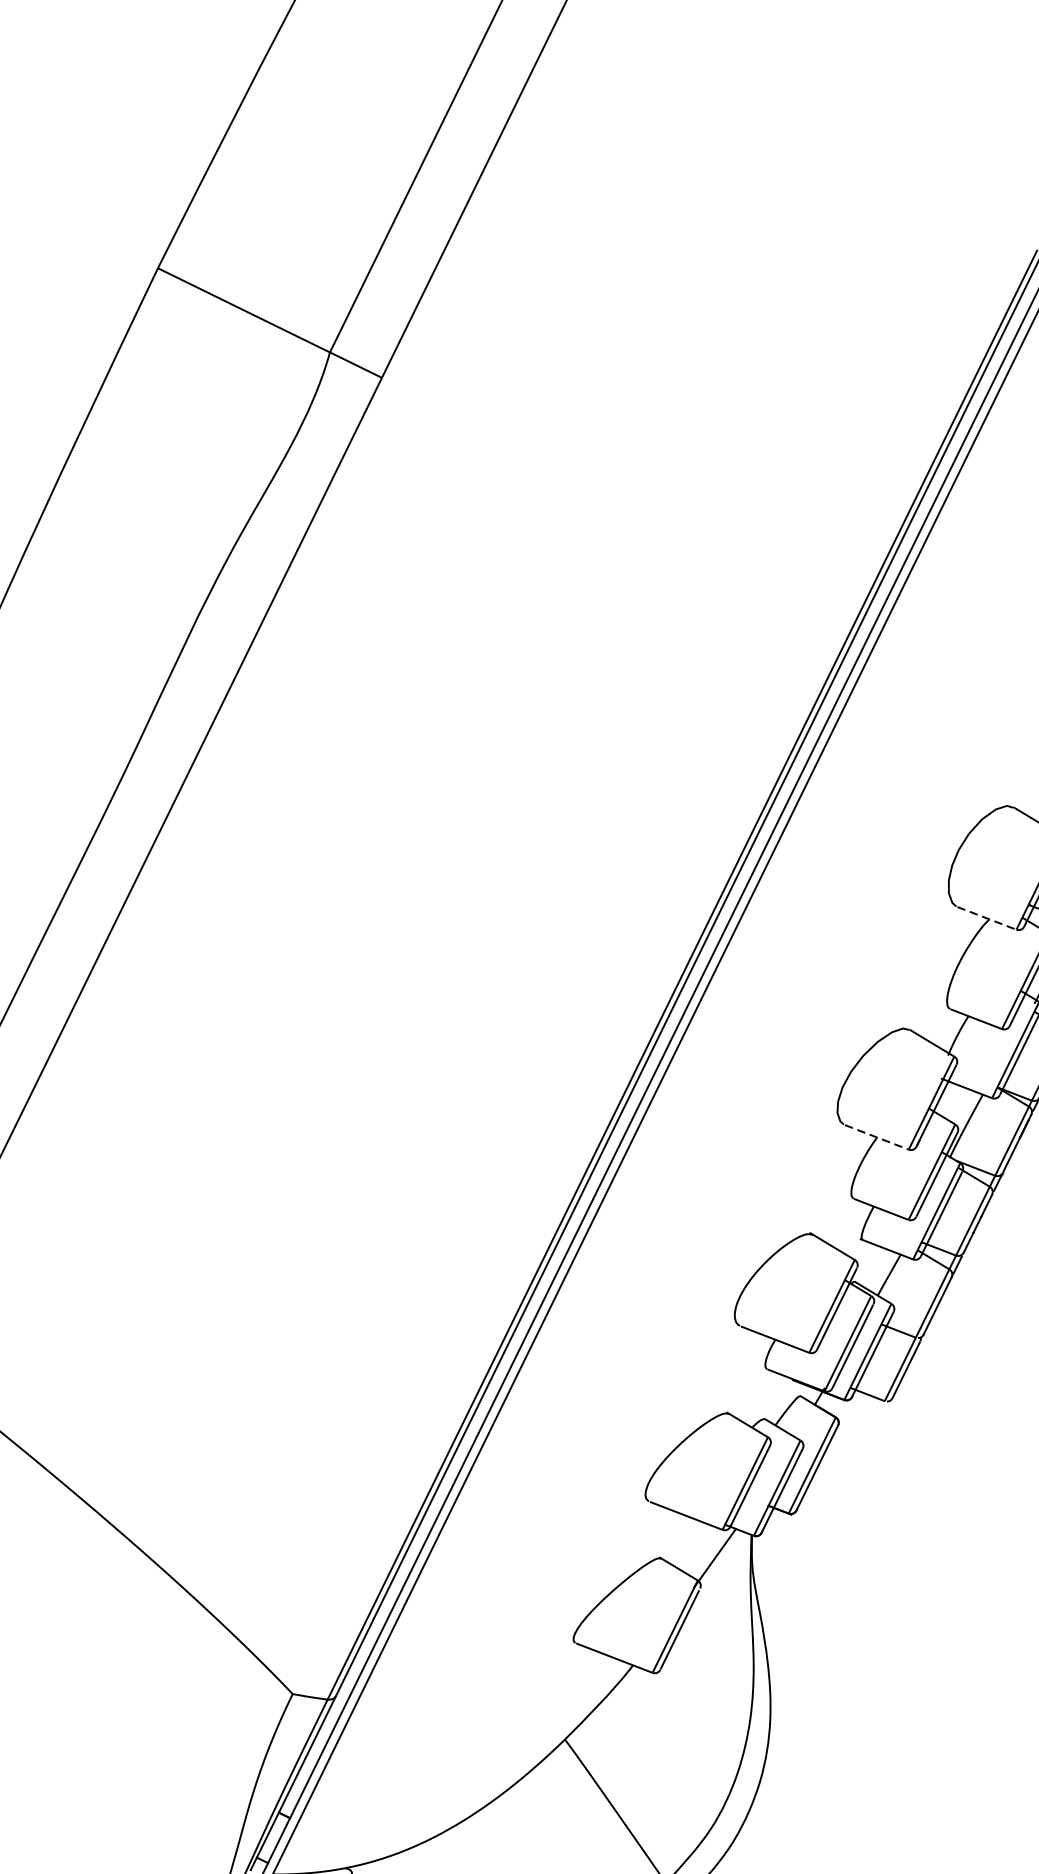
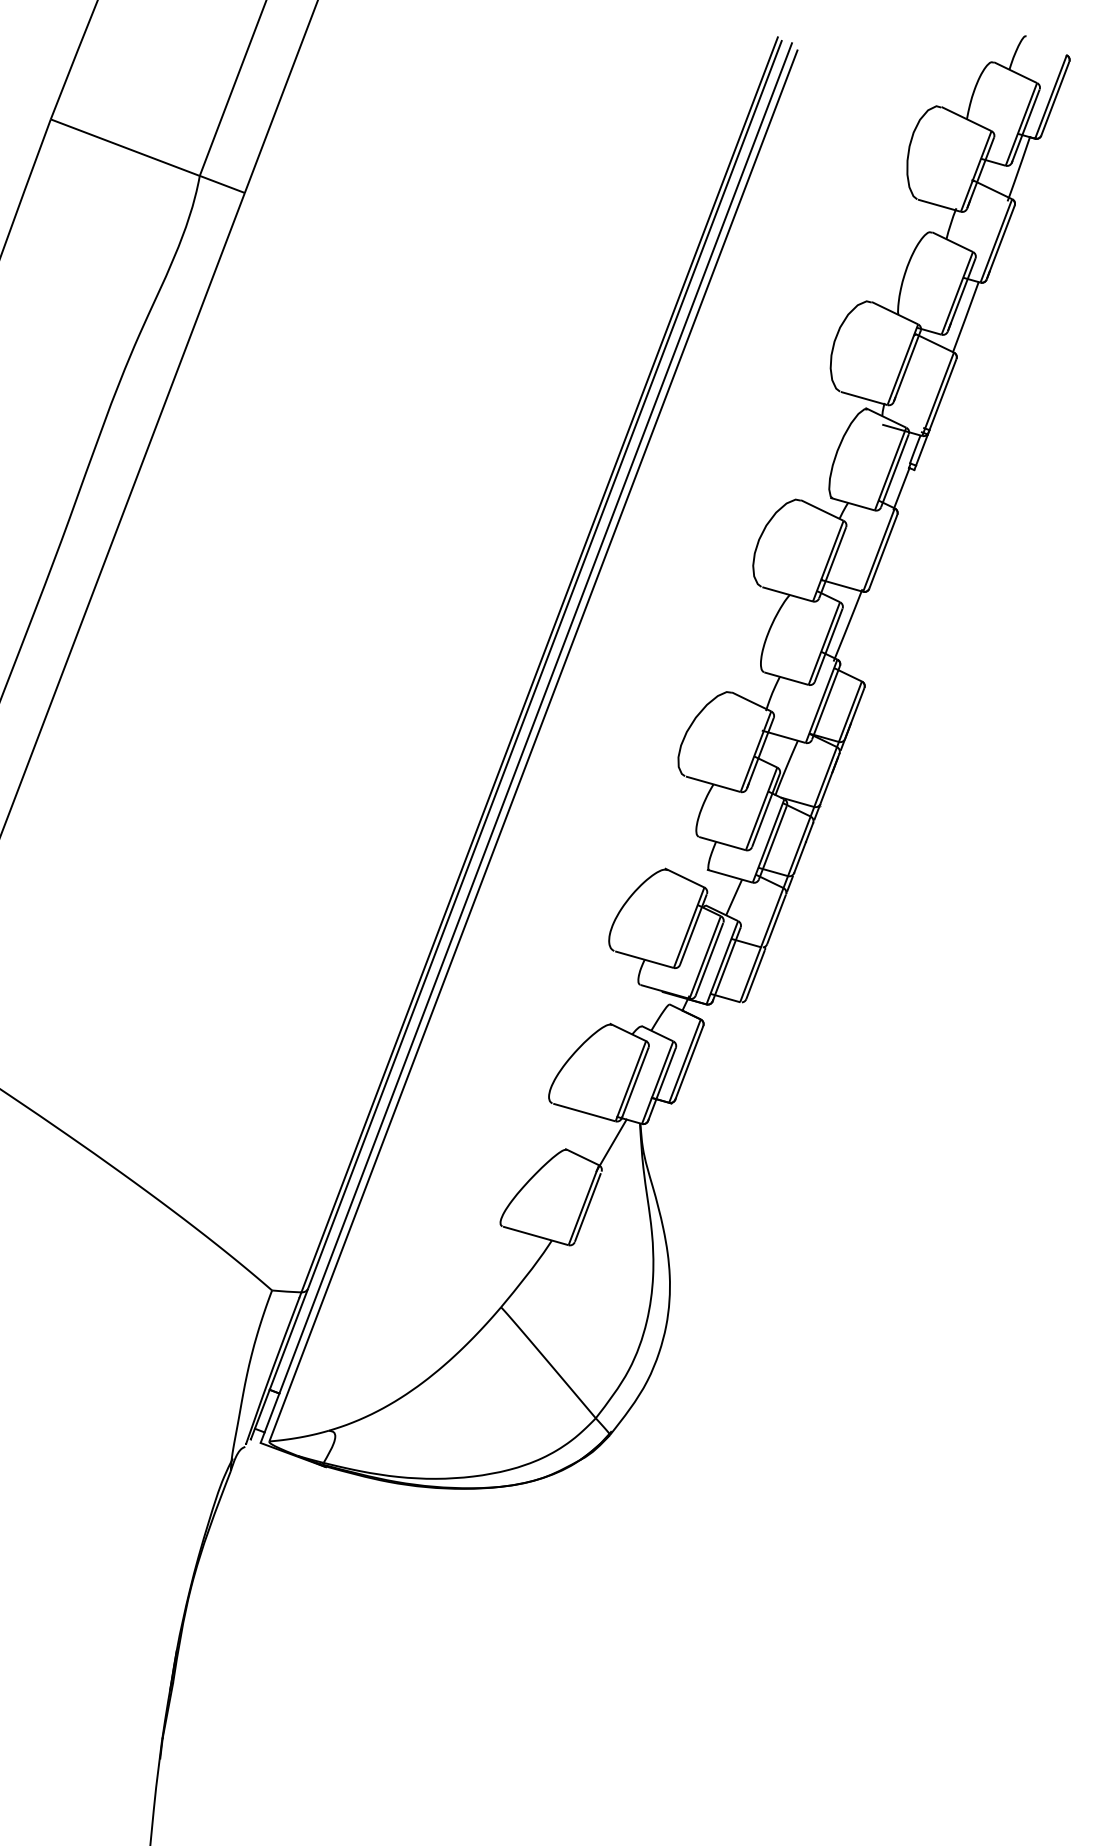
line: (987, 918) -> (788, 594), dashed -> solid
line: (878, 1137) -> (714, 784), dashed -> solid

